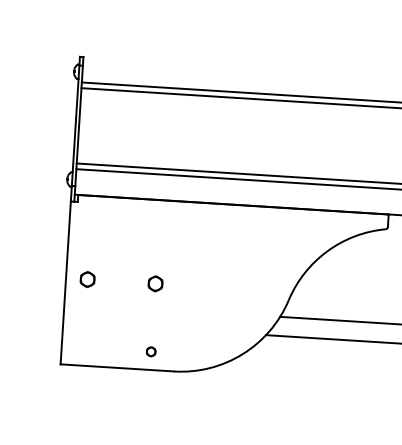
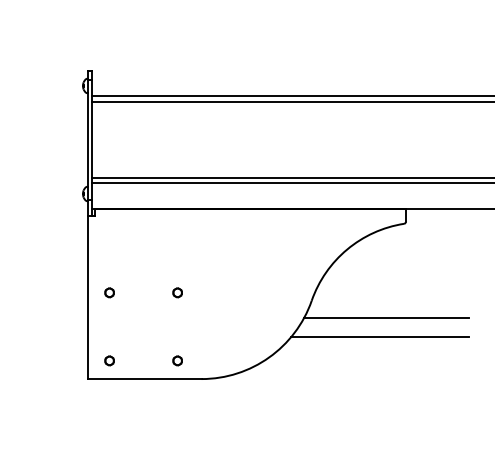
part: (87, 279) -> (109, 292), size x0.62
part: (155, 283) -> (177, 292), size x0.62
part: (83, 347) -> (109, 360), added

